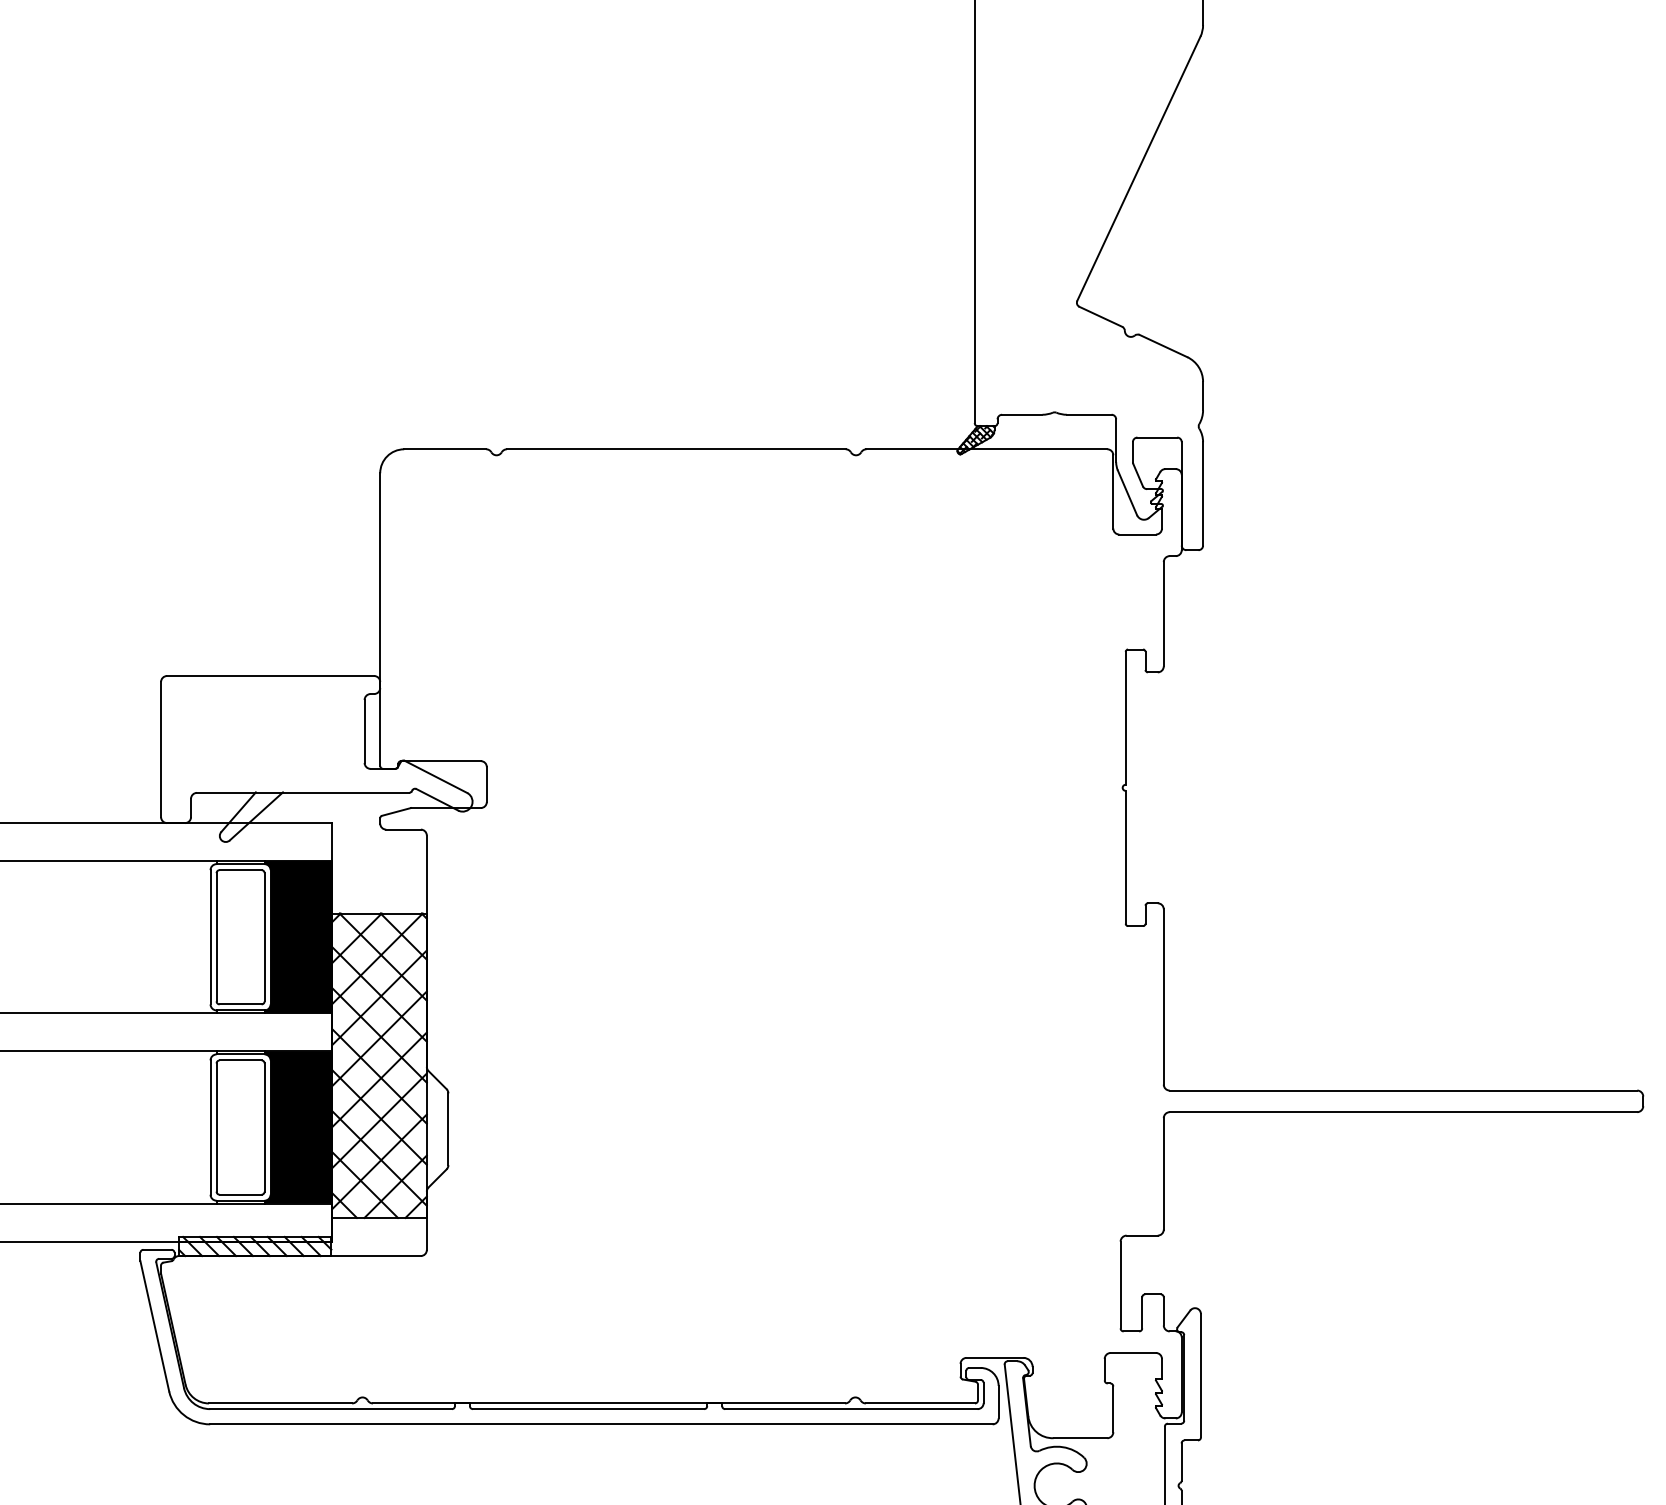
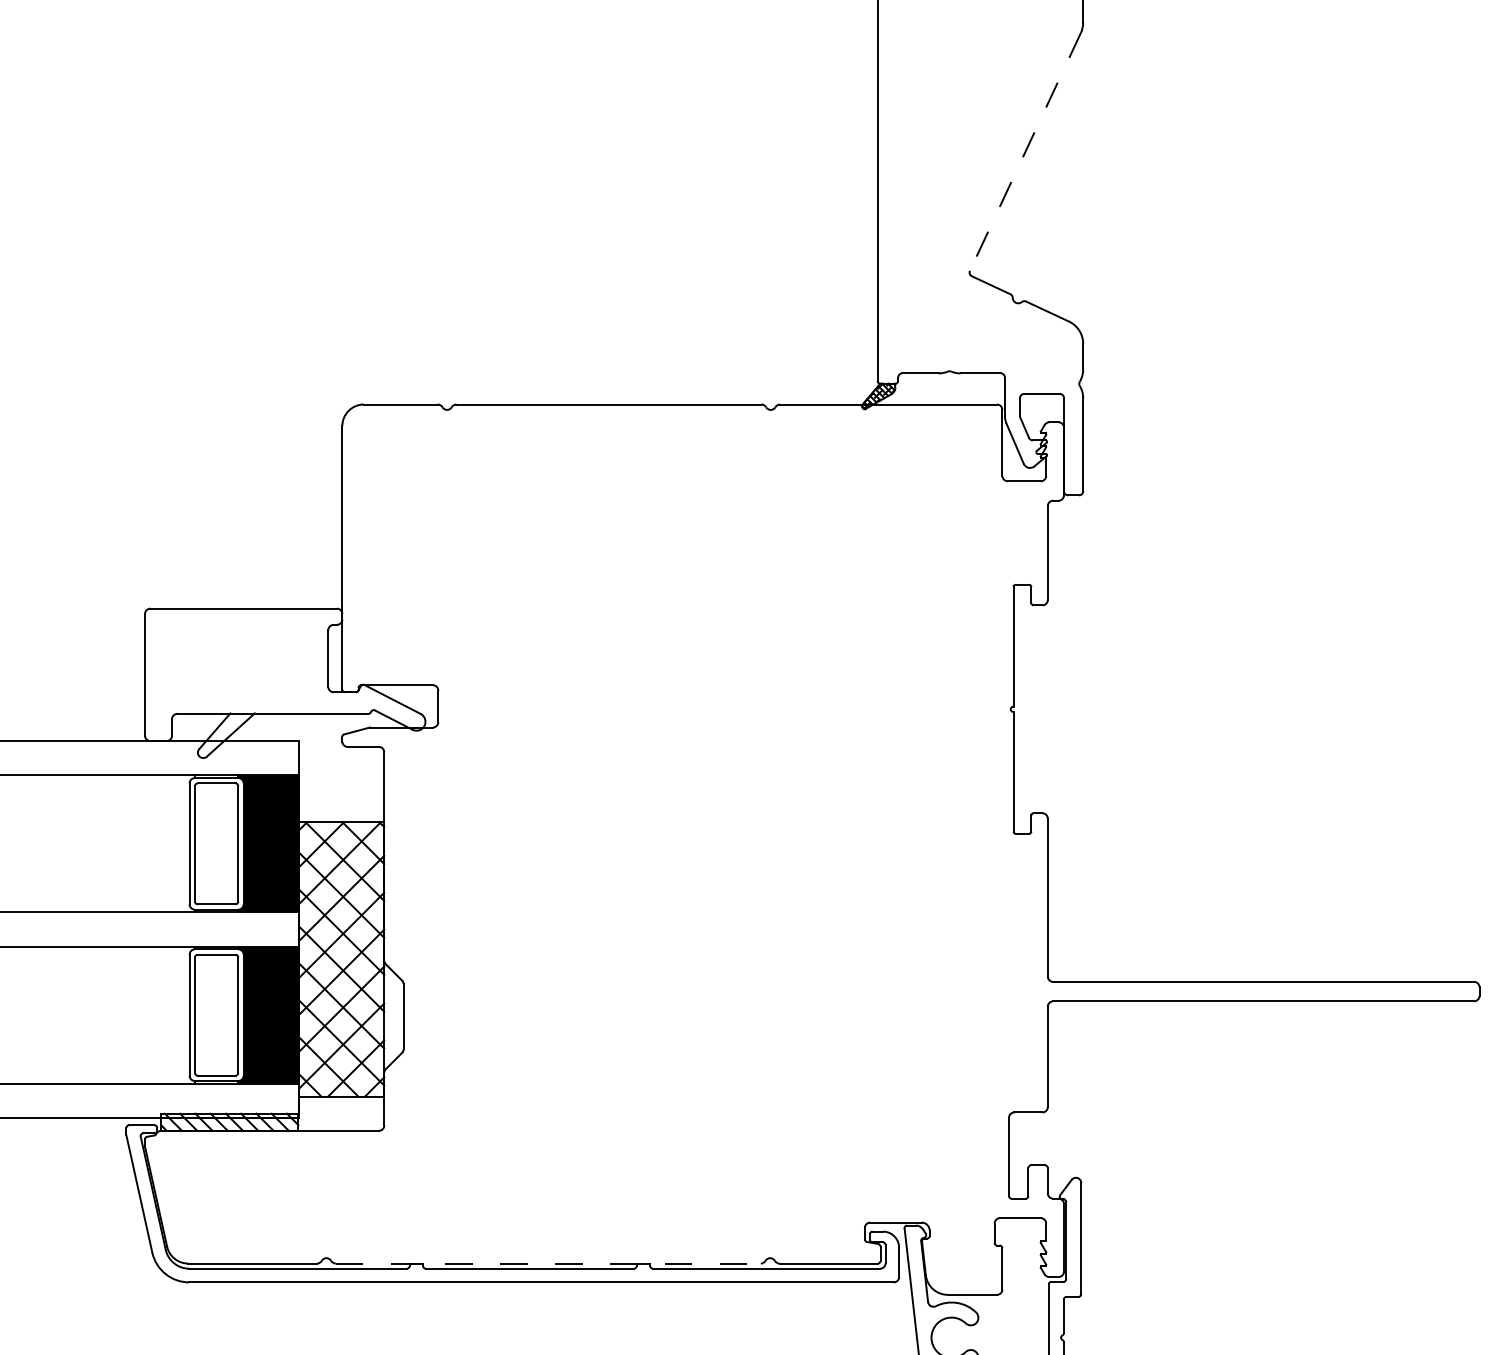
line: (1138, 169) -> (1025, 152), solid -> dashed
line: (609, 1403) -> (548, 1263), solid -> dashed

